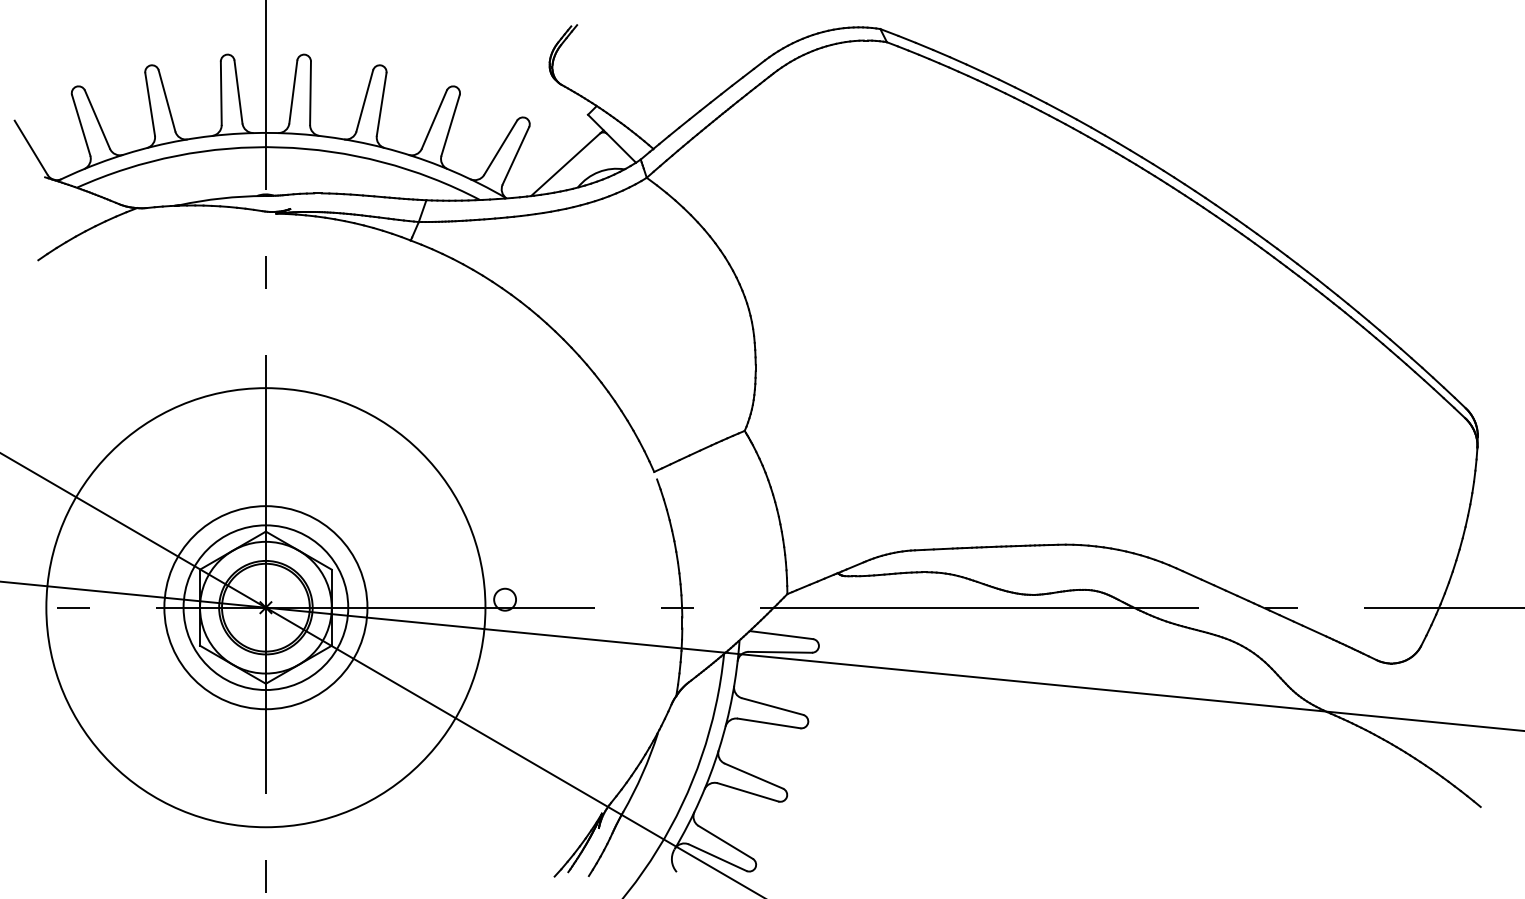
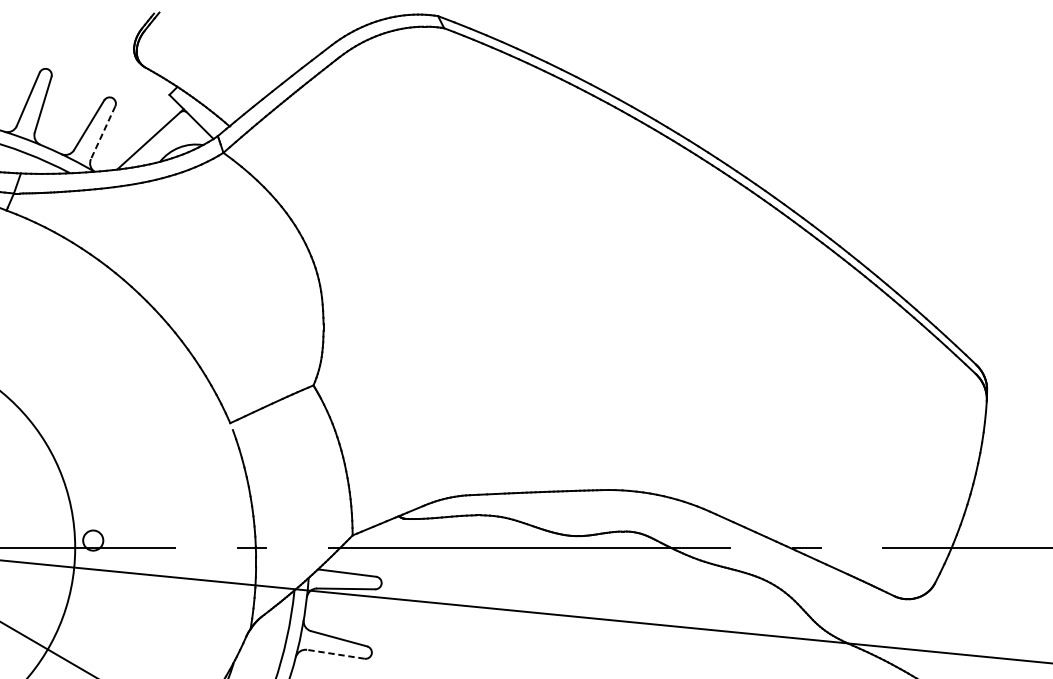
line: (515, 155) -> (102, 132), solid -> dashed
line: (769, 723) -> (336, 654), solid -> dashed

